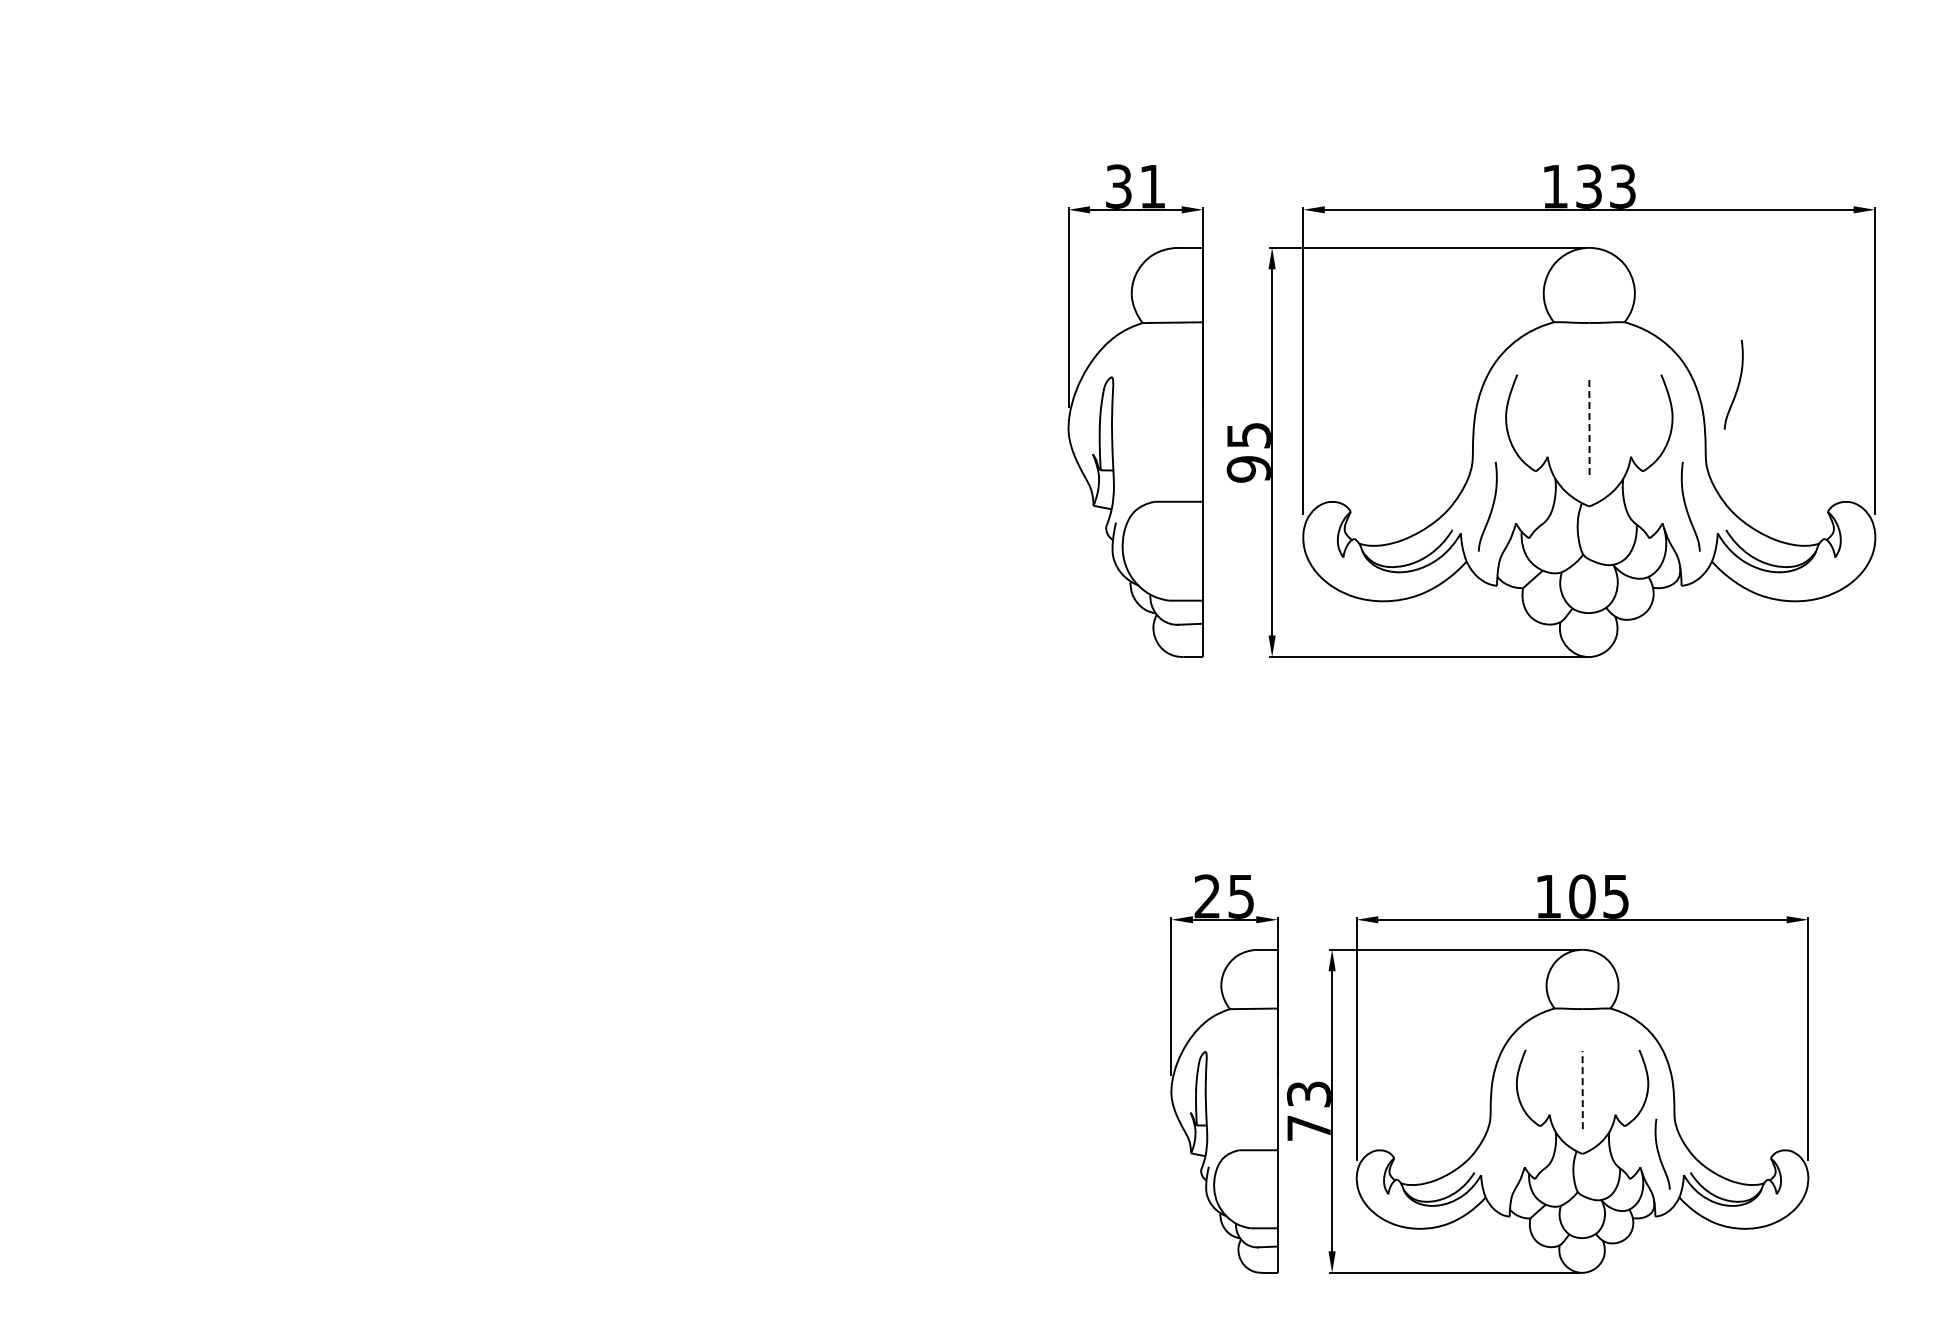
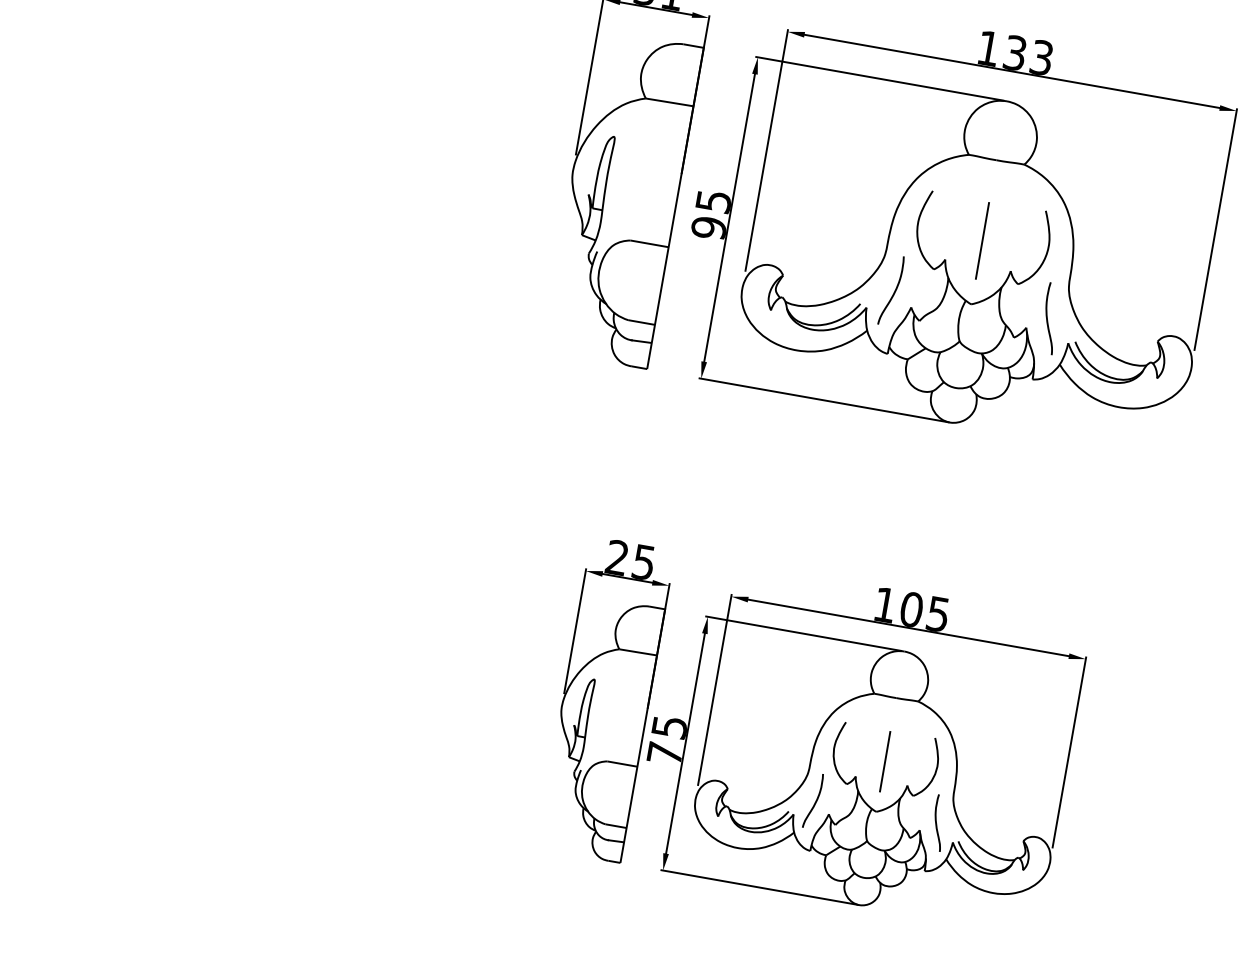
curve: (1737, 384) -> (1104, 229), removed
line: (1589, 425) -> (982, 240), dashed -> solid
line: (1582, 1089) -> (885, 761), dashed -> solid
text: (1308, 1093) -> (669, 726), 73 -> 75
curve: (1505, 1153) -> (815, 800), added

